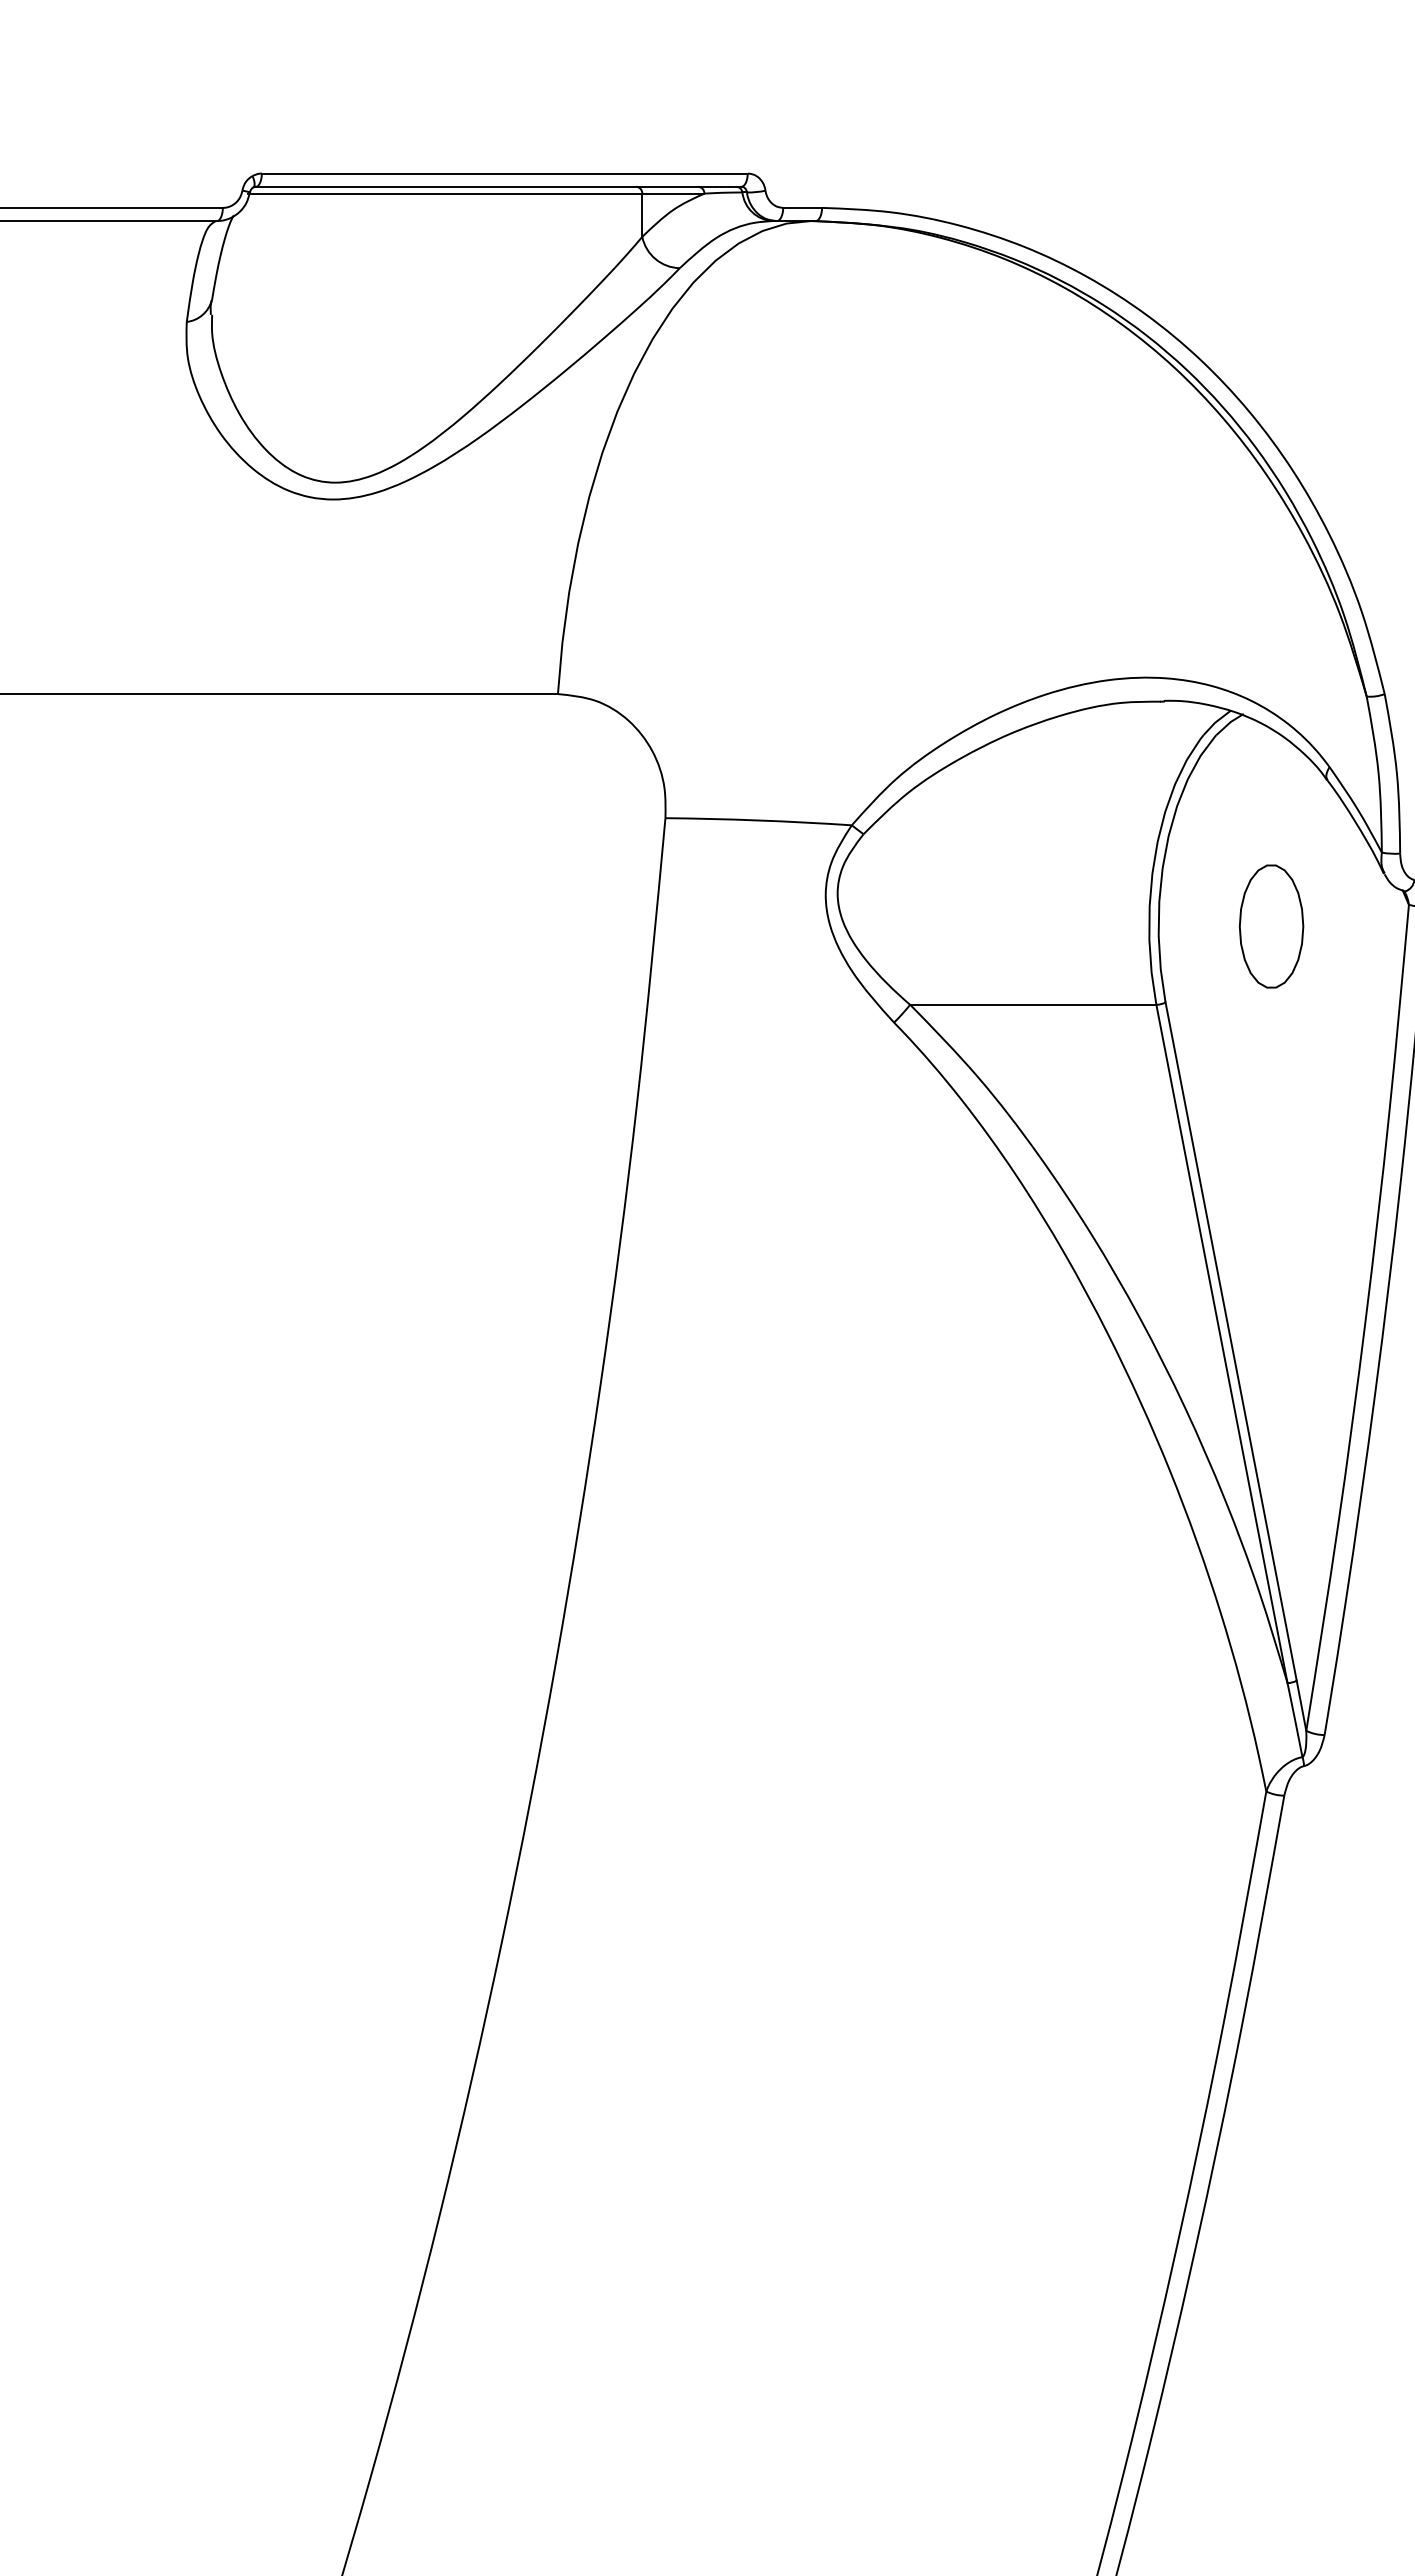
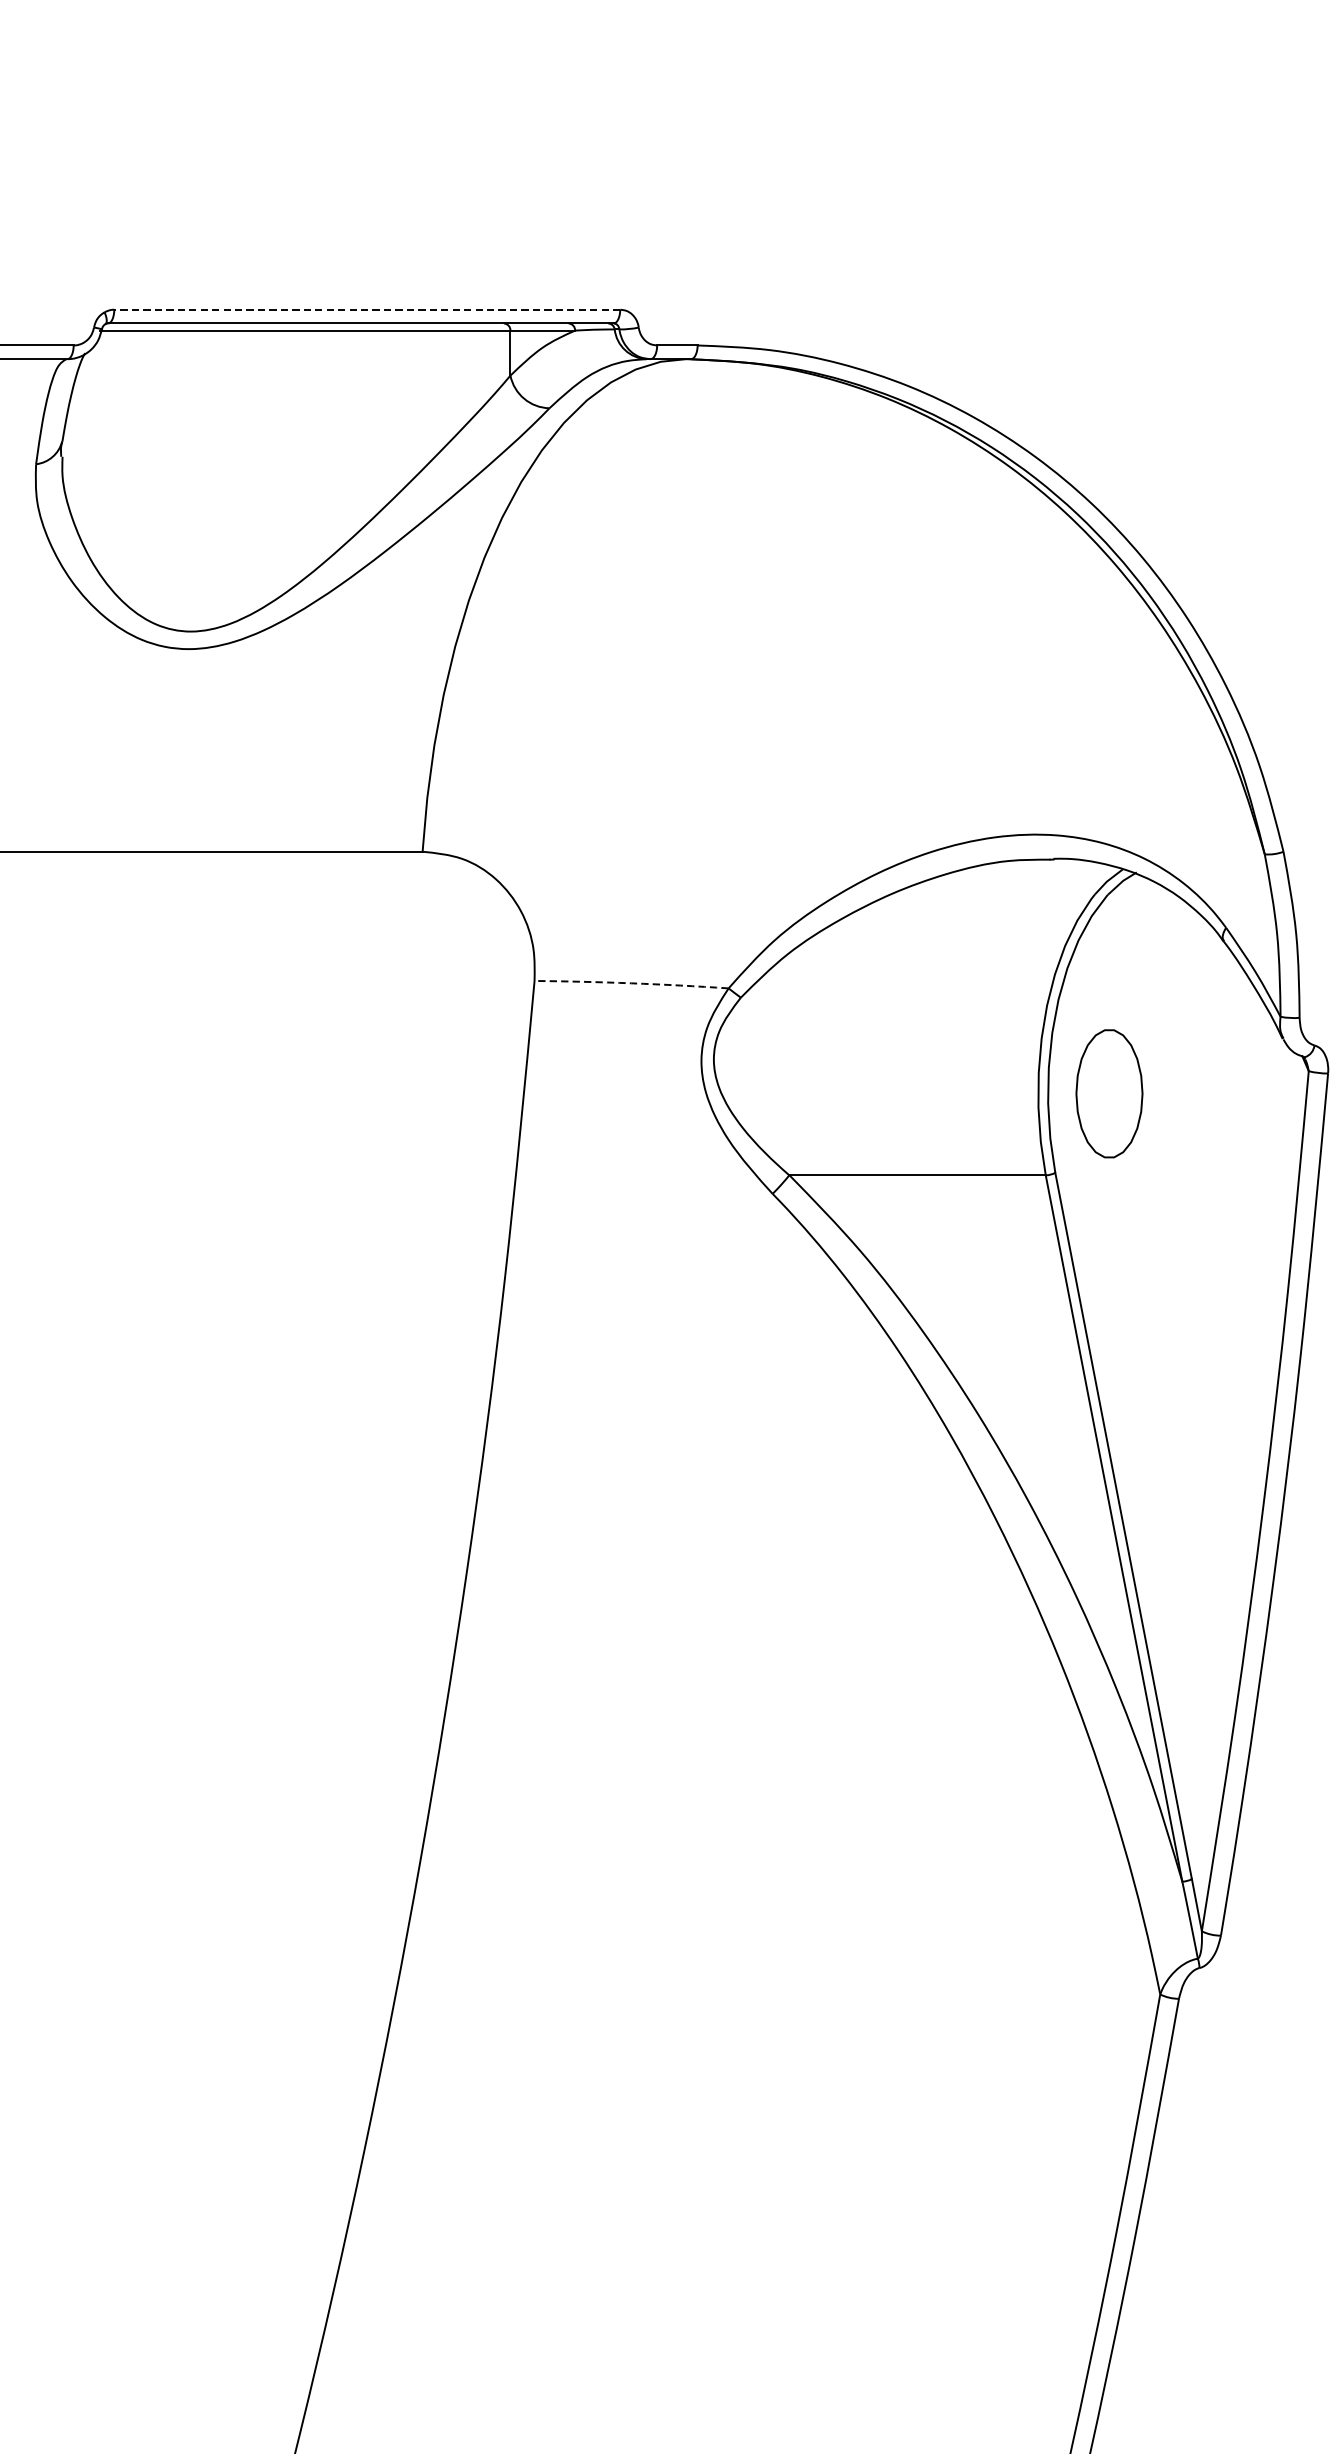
line: (504, 173) -> (366, 309), solid -> dashed
arc: (758, 820) -> (631, 983), solid -> dashed
part: (1271, 926) -> (1109, 1093), moved

